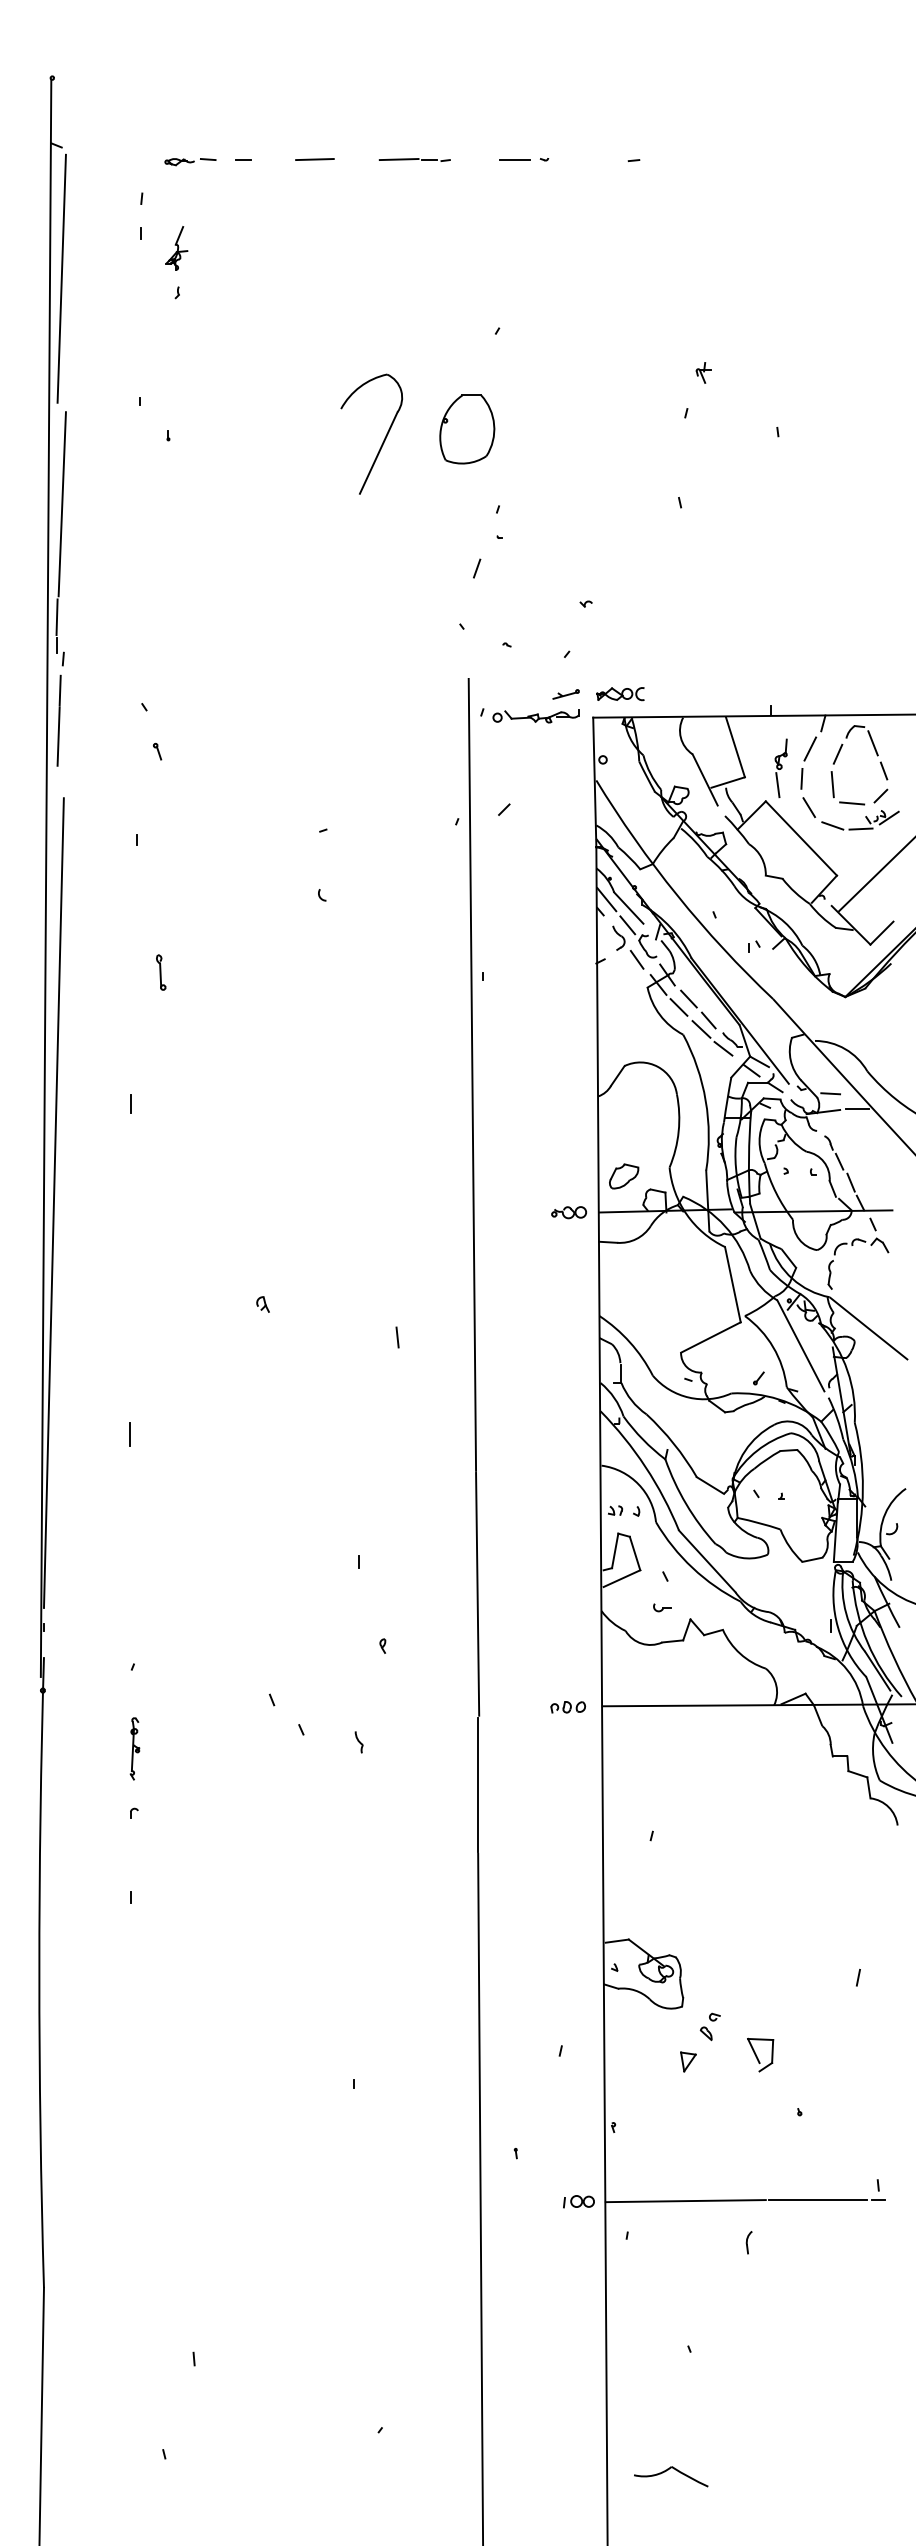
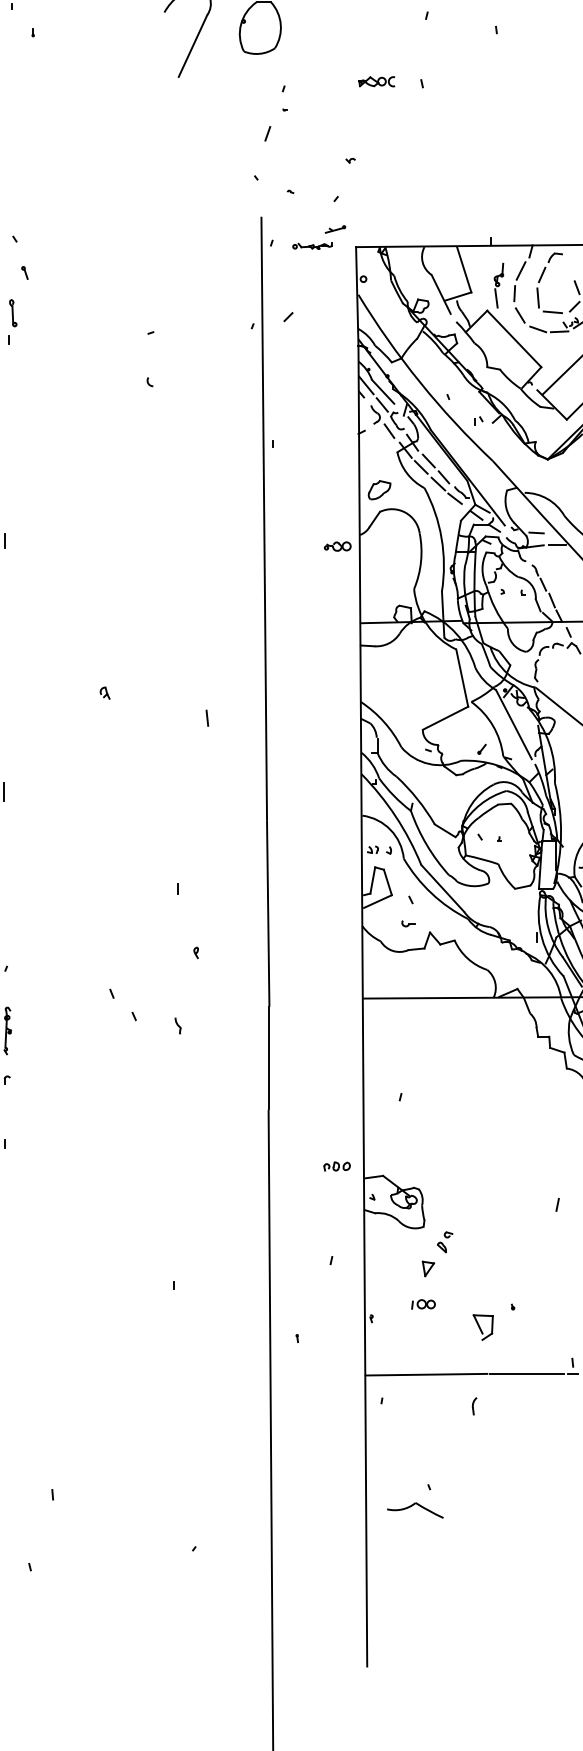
part: (620, 694) -> (376, 82), moved
part: (535, 716) -> (312, 246), size x0.6
line: (872, 743) -> (568, 266), removed
part: (161, 972) -> (13, 313), moved
part: (624, 1176) -> (379, 490), moved
part: (569, 1212) -> (338, 546), moved
part: (568, 1707) -> (337, 1166), moved
part: (760, 2054) -> (483, 1327), moved
part: (578, 2201) -> (423, 1304), moved
part: (668, 2470) -> (413, 1505), moved

